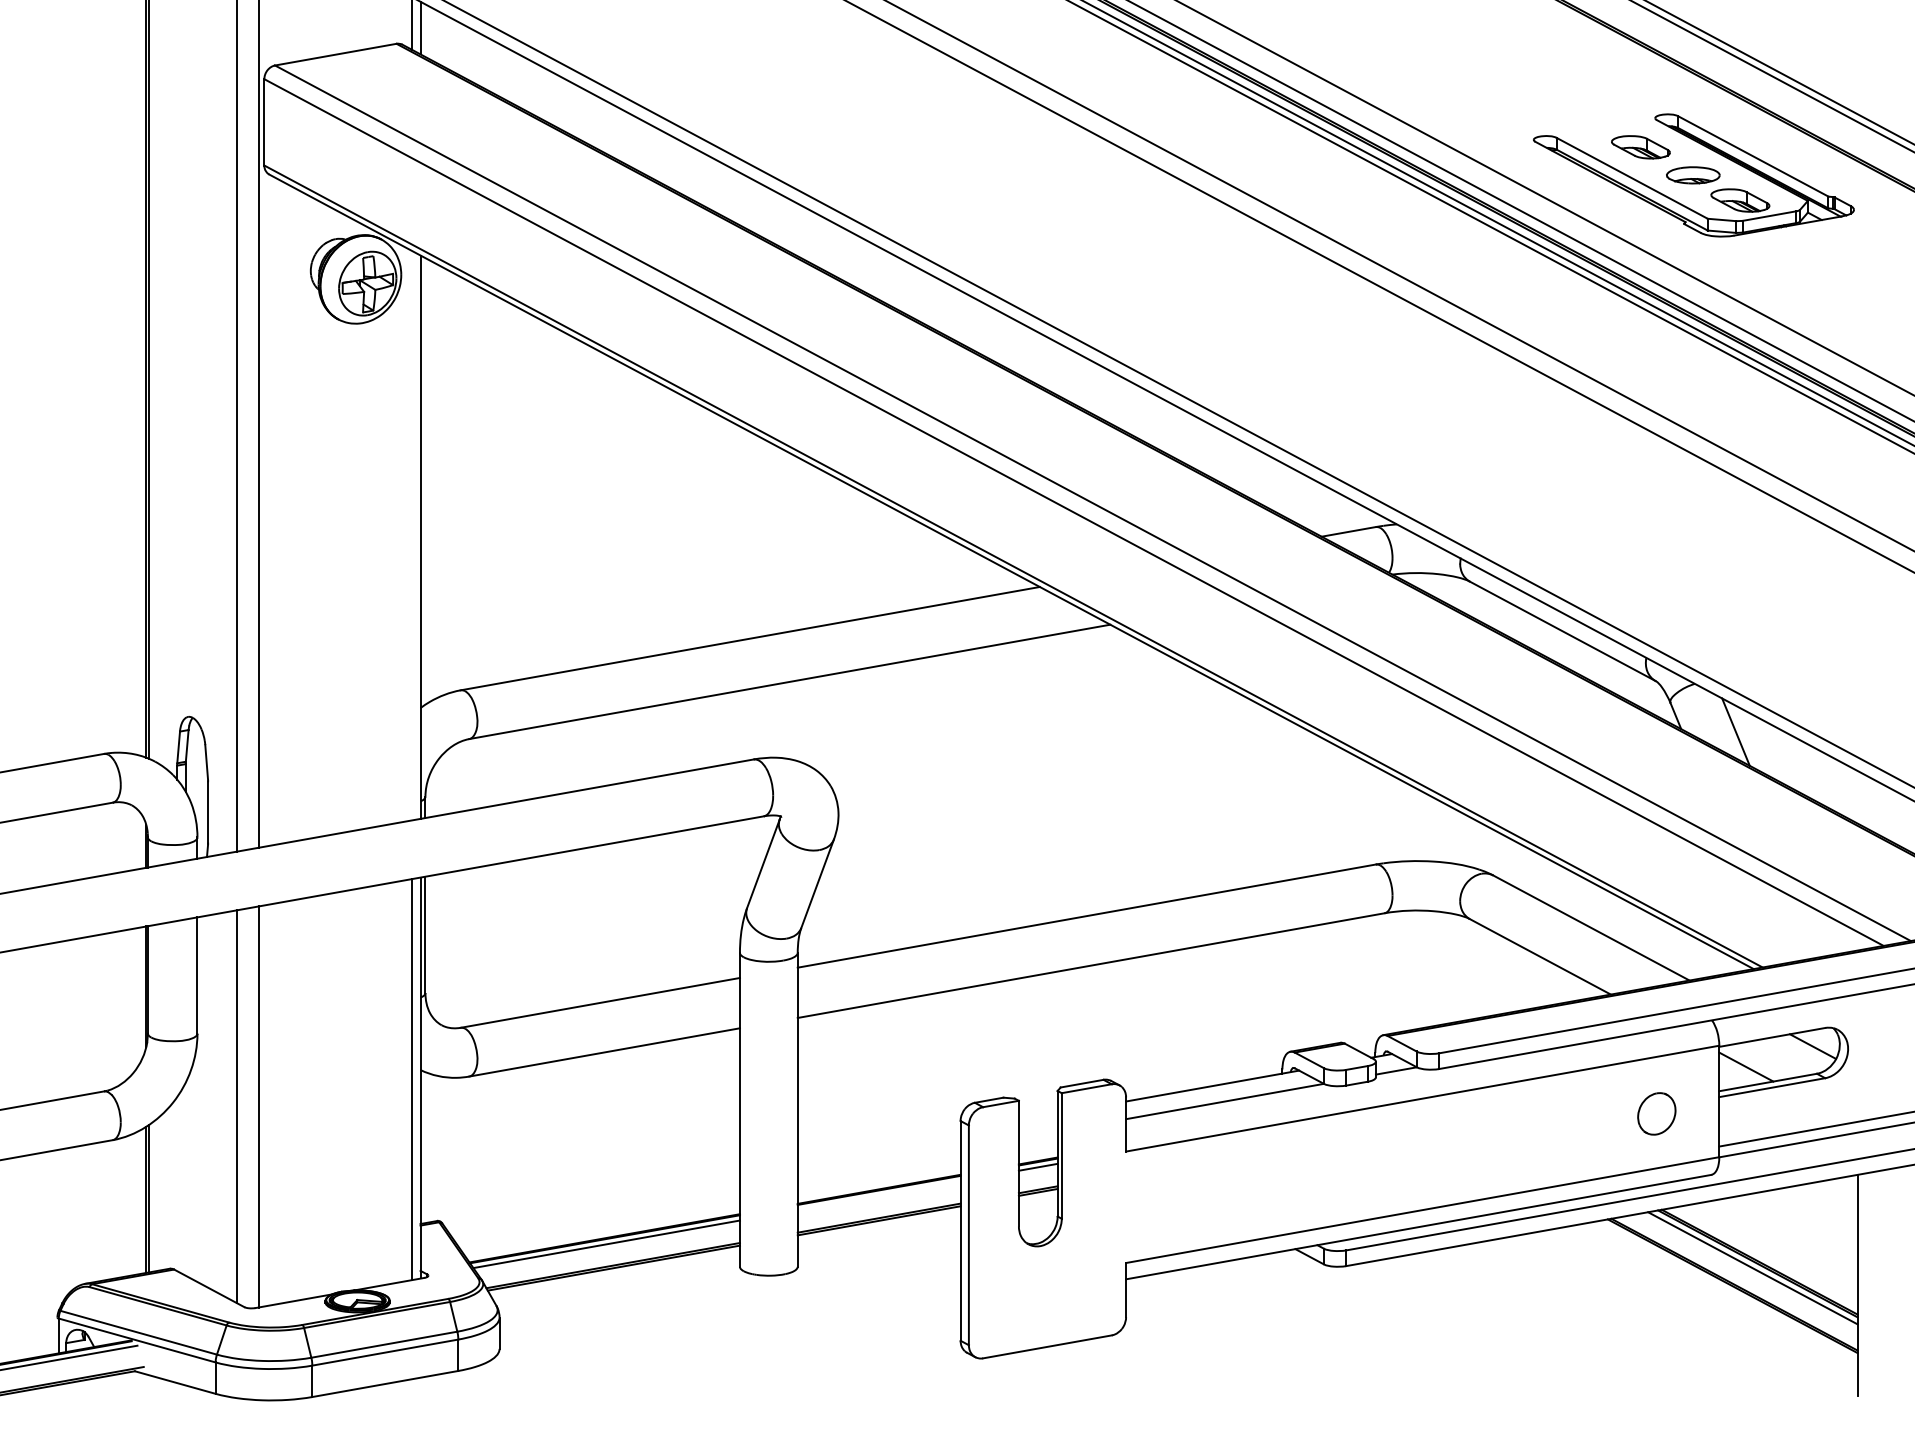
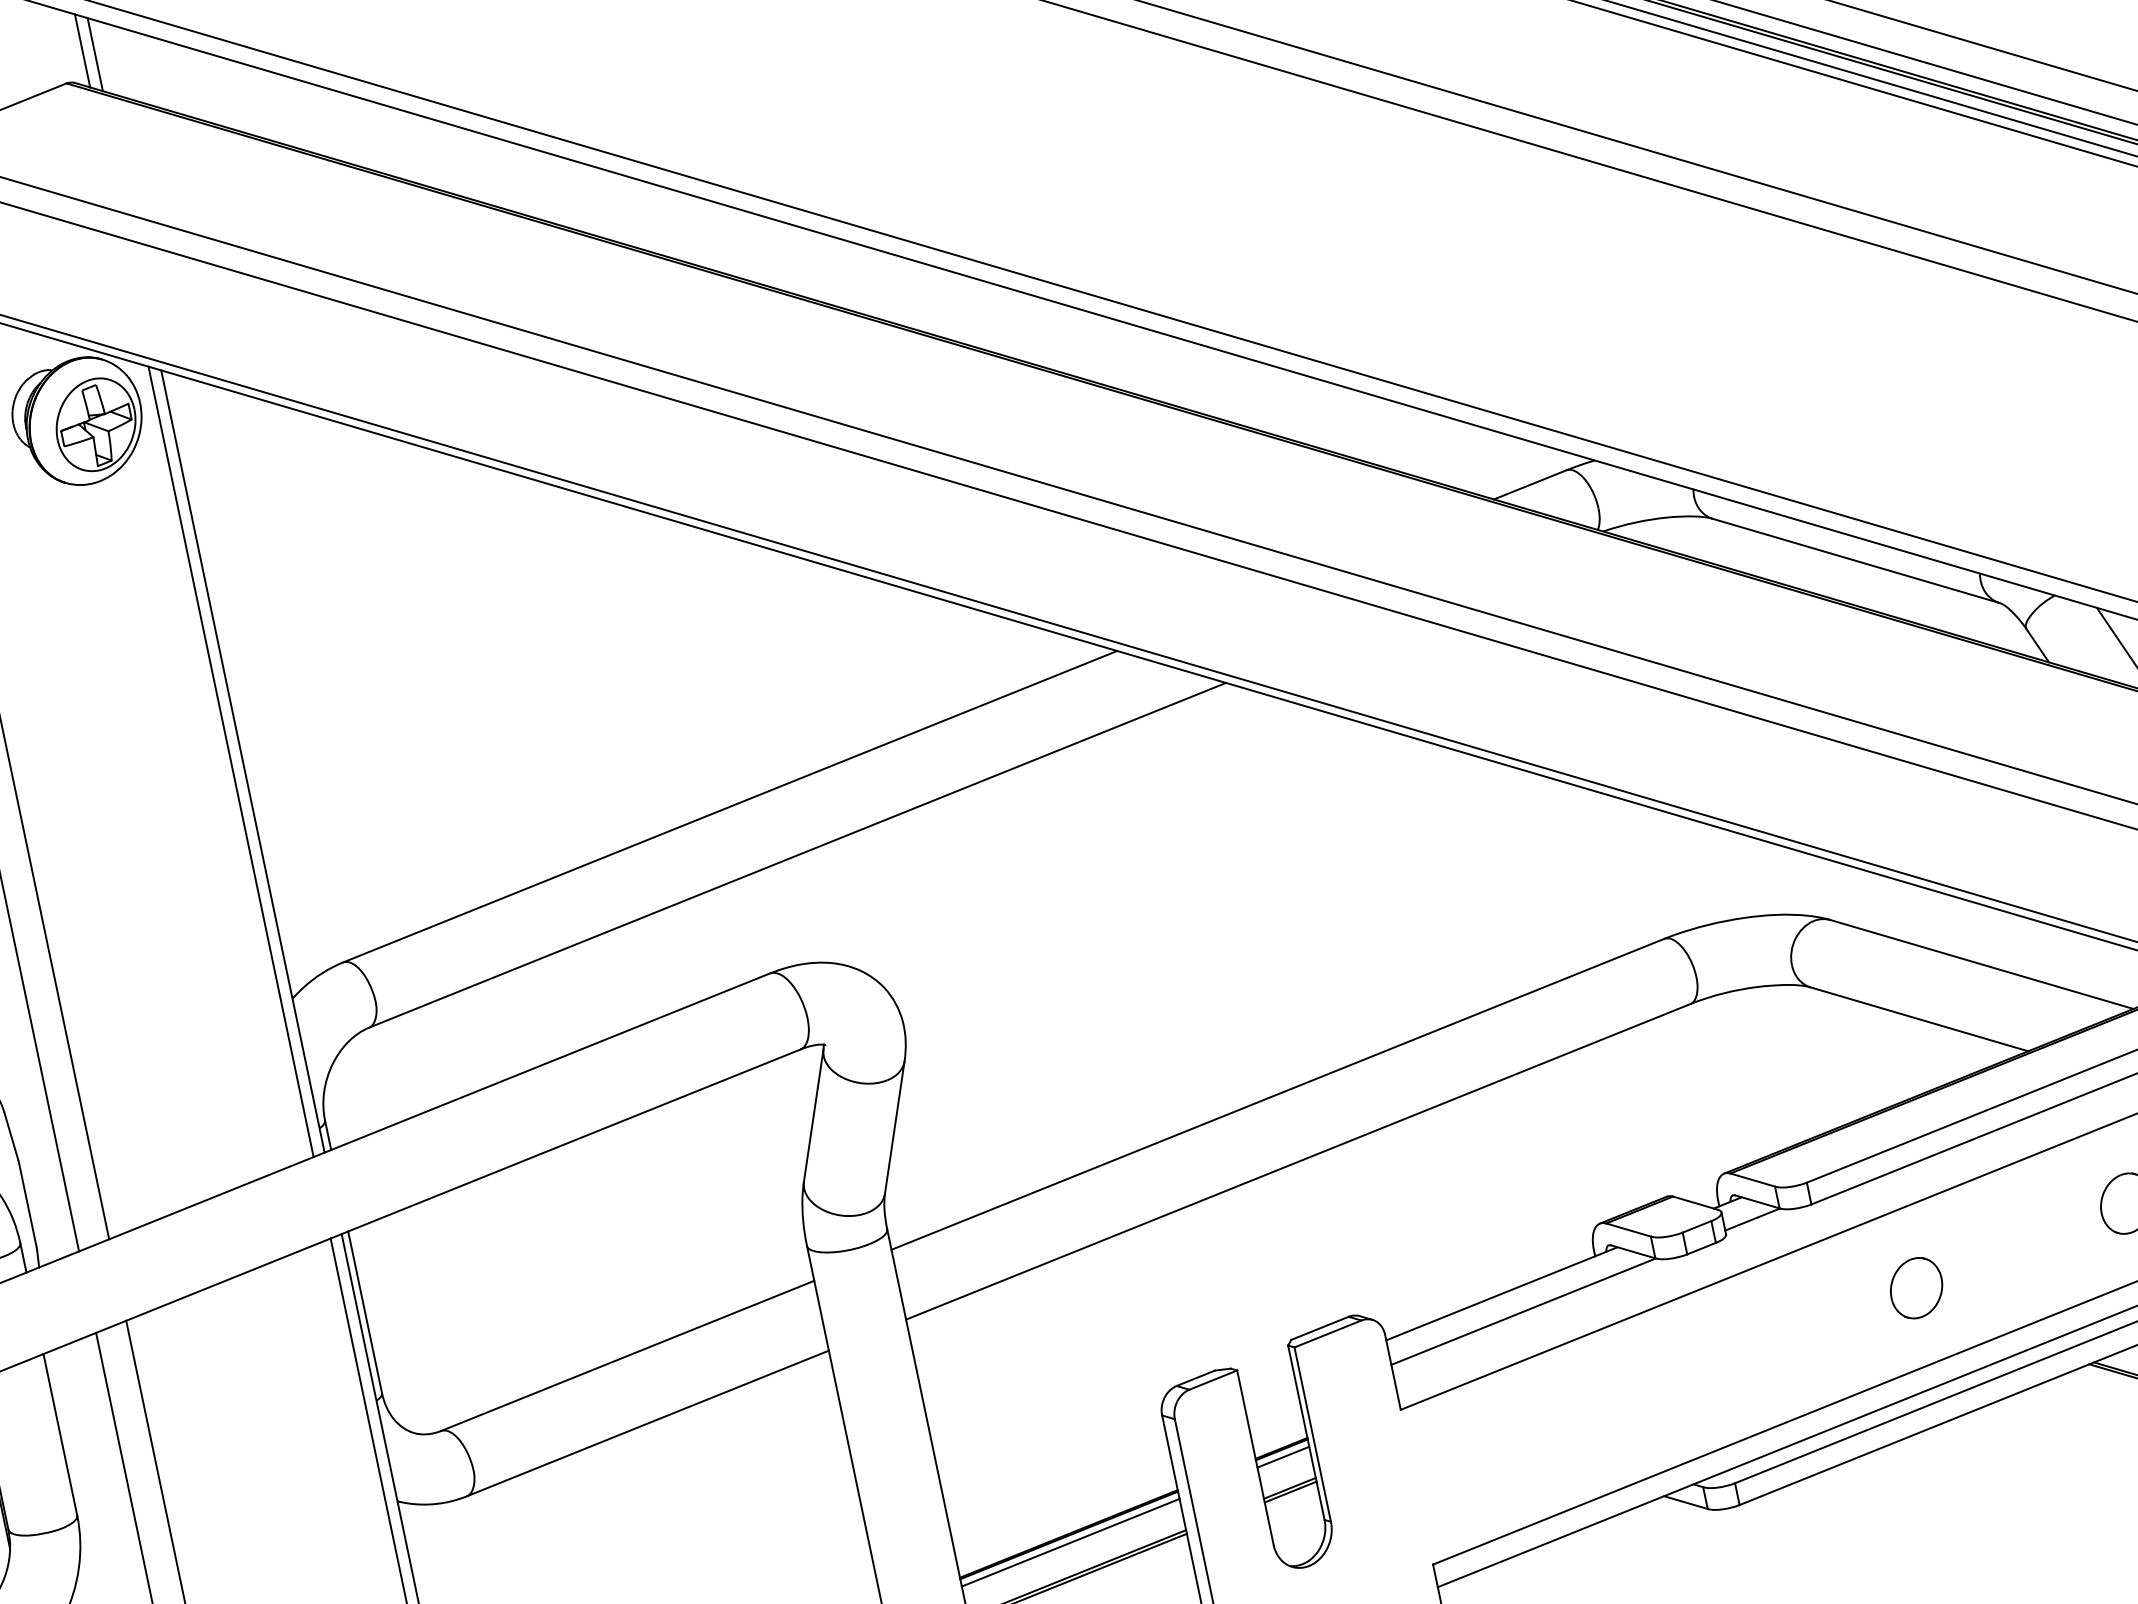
line: (412, 535) -> (231, 761), added
part: (1499, 1141) -> (1916, 1287), added
line: (878, 1195) -> (1069, 1542), added

